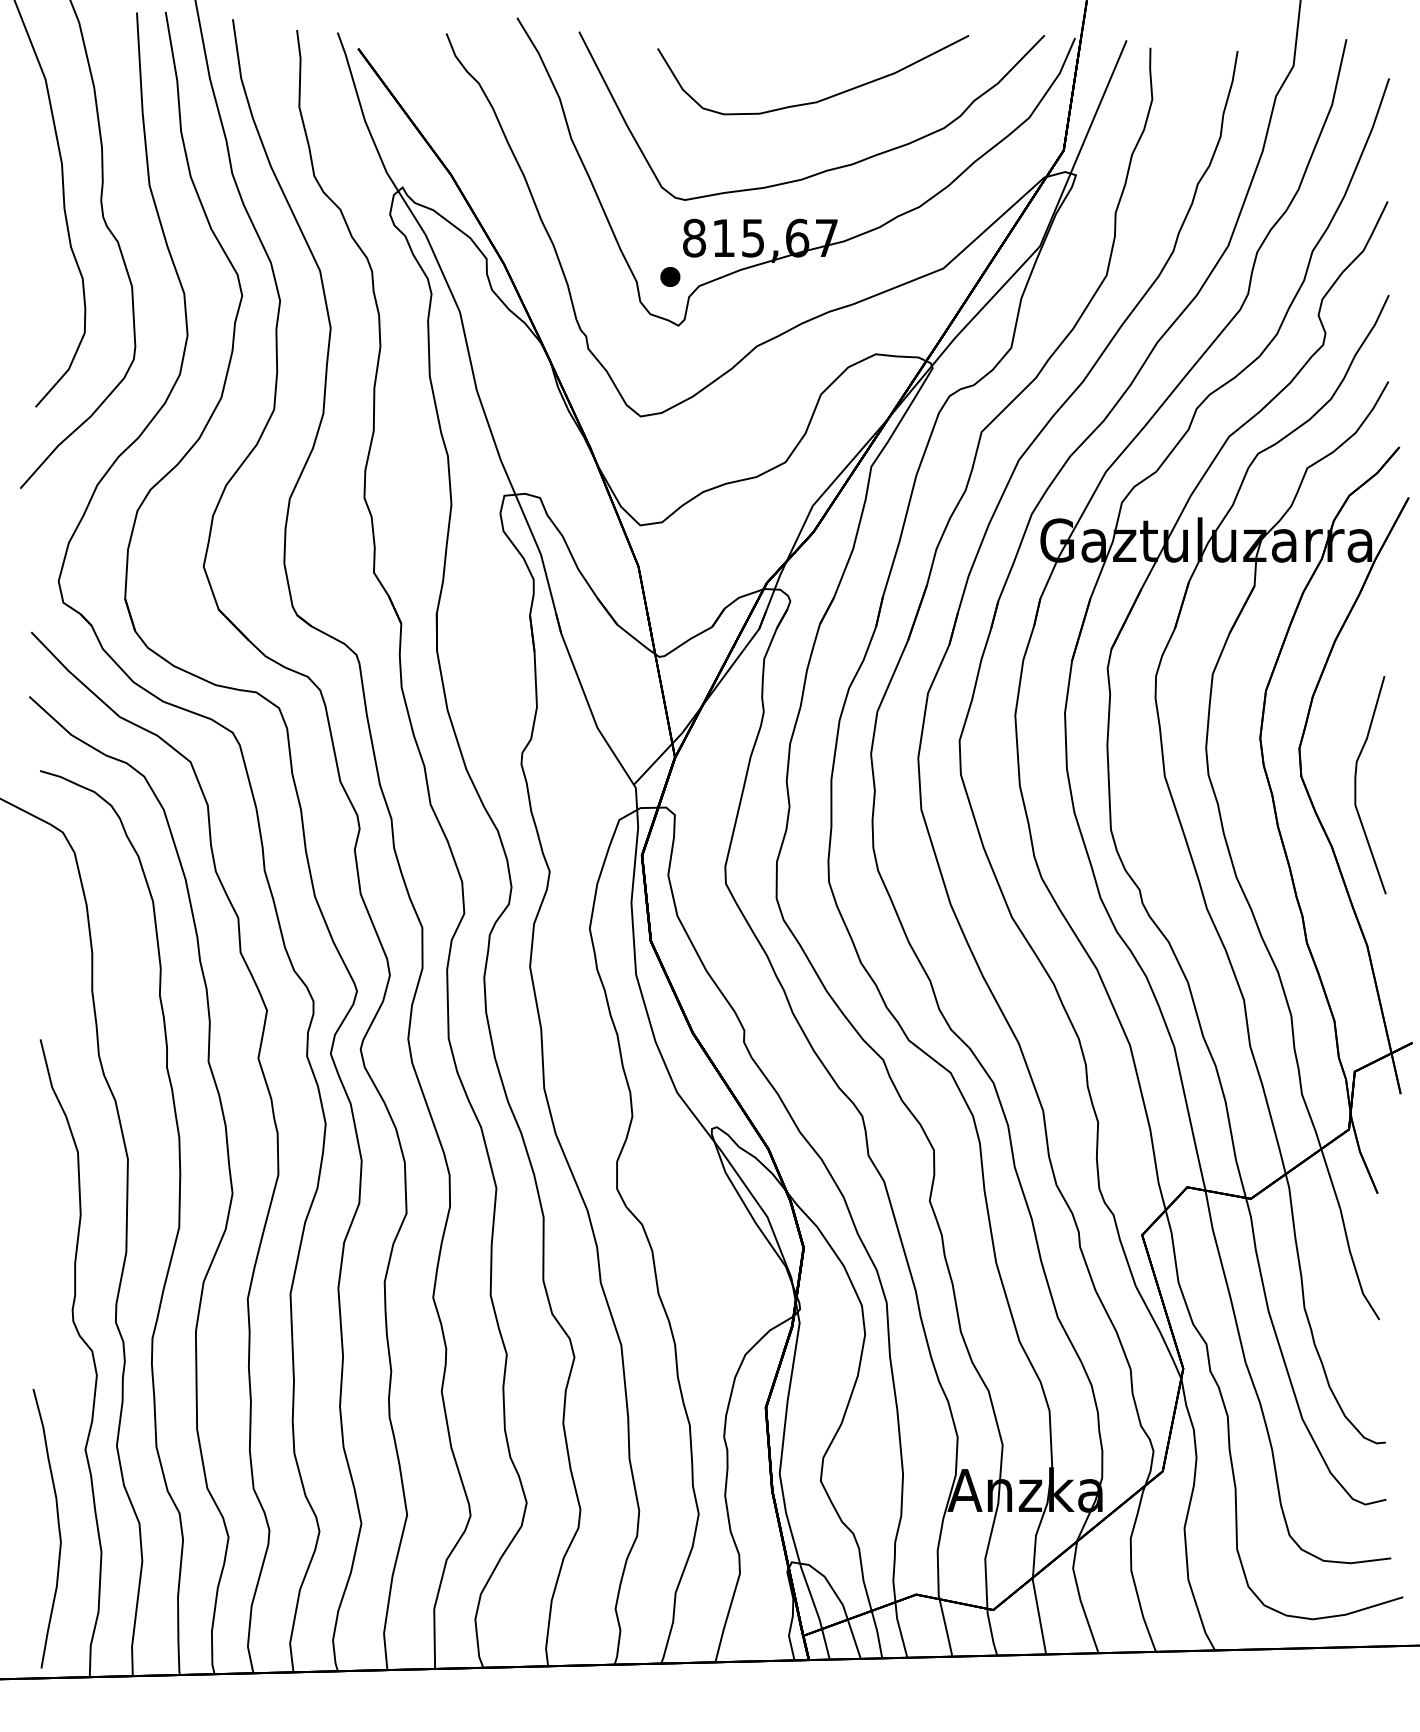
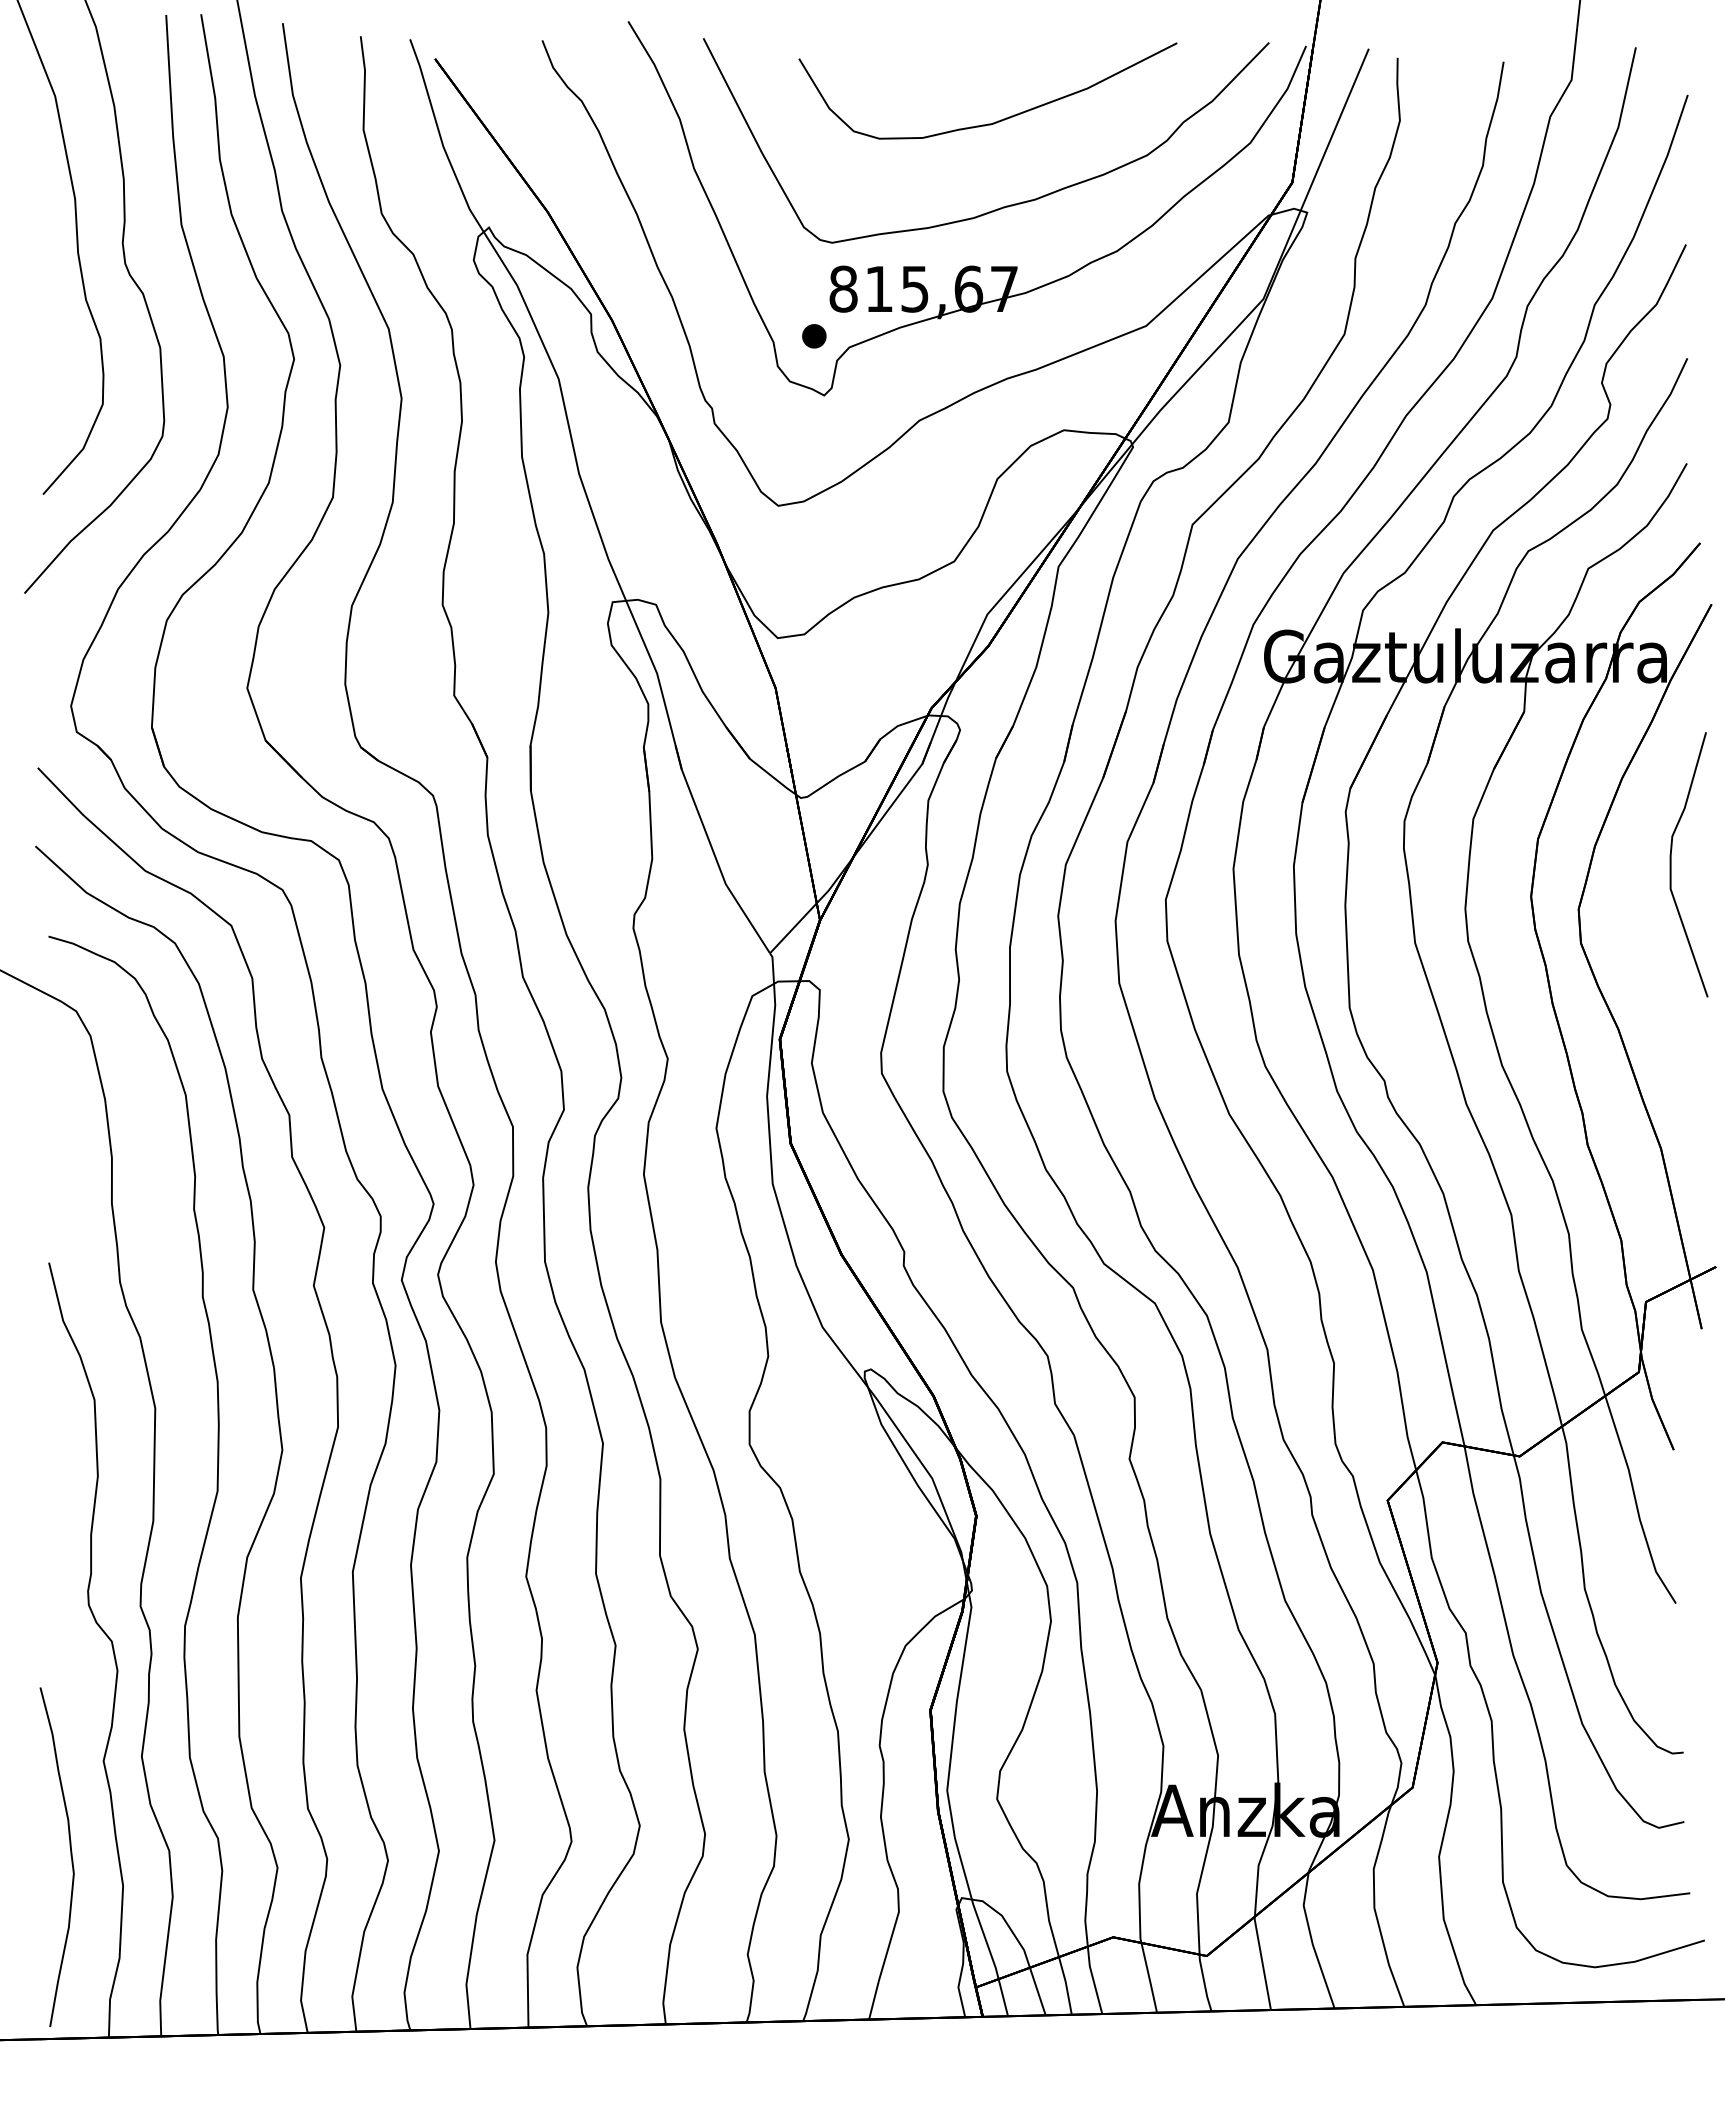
part: (1356, 784) -> (1671, 864), moved

